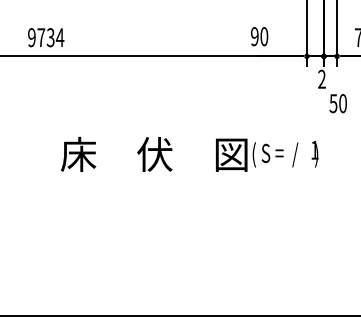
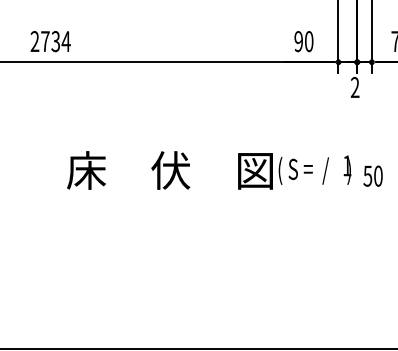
text: (259, 36) -> (303, 41), moved
text: (31, 37) -> (34, 41), 9734 -> 2734
text: (337, 103) -> (372, 176), moved

